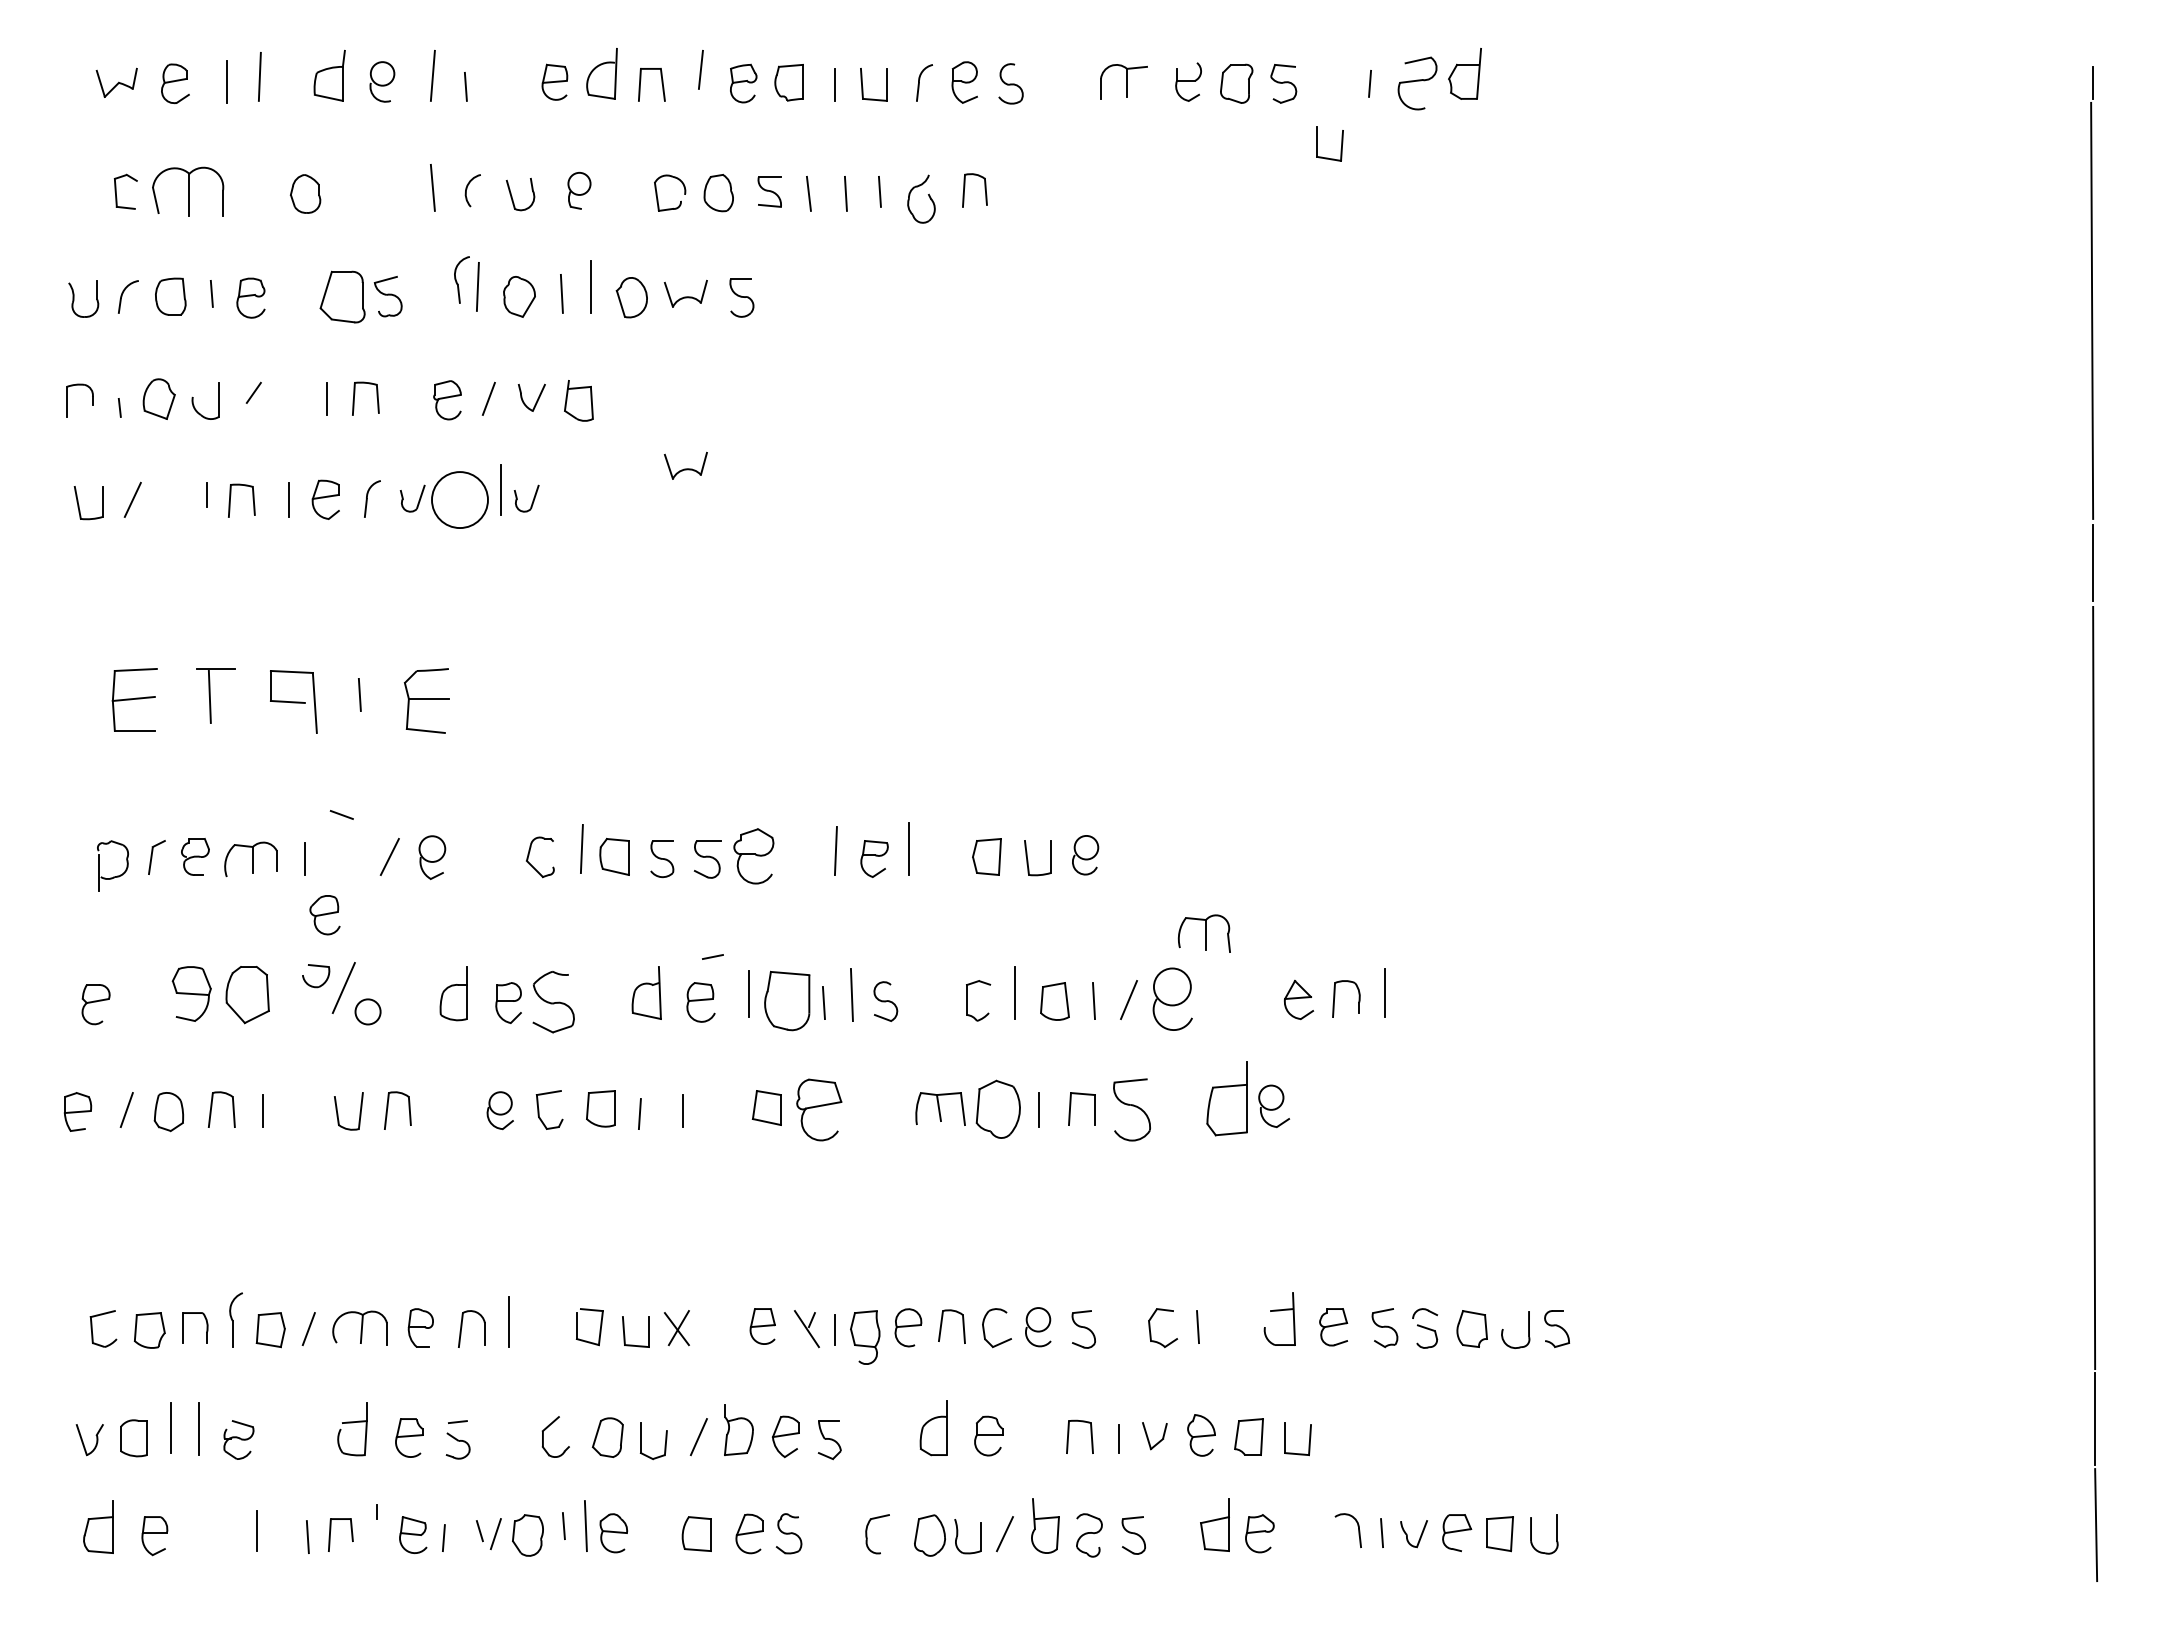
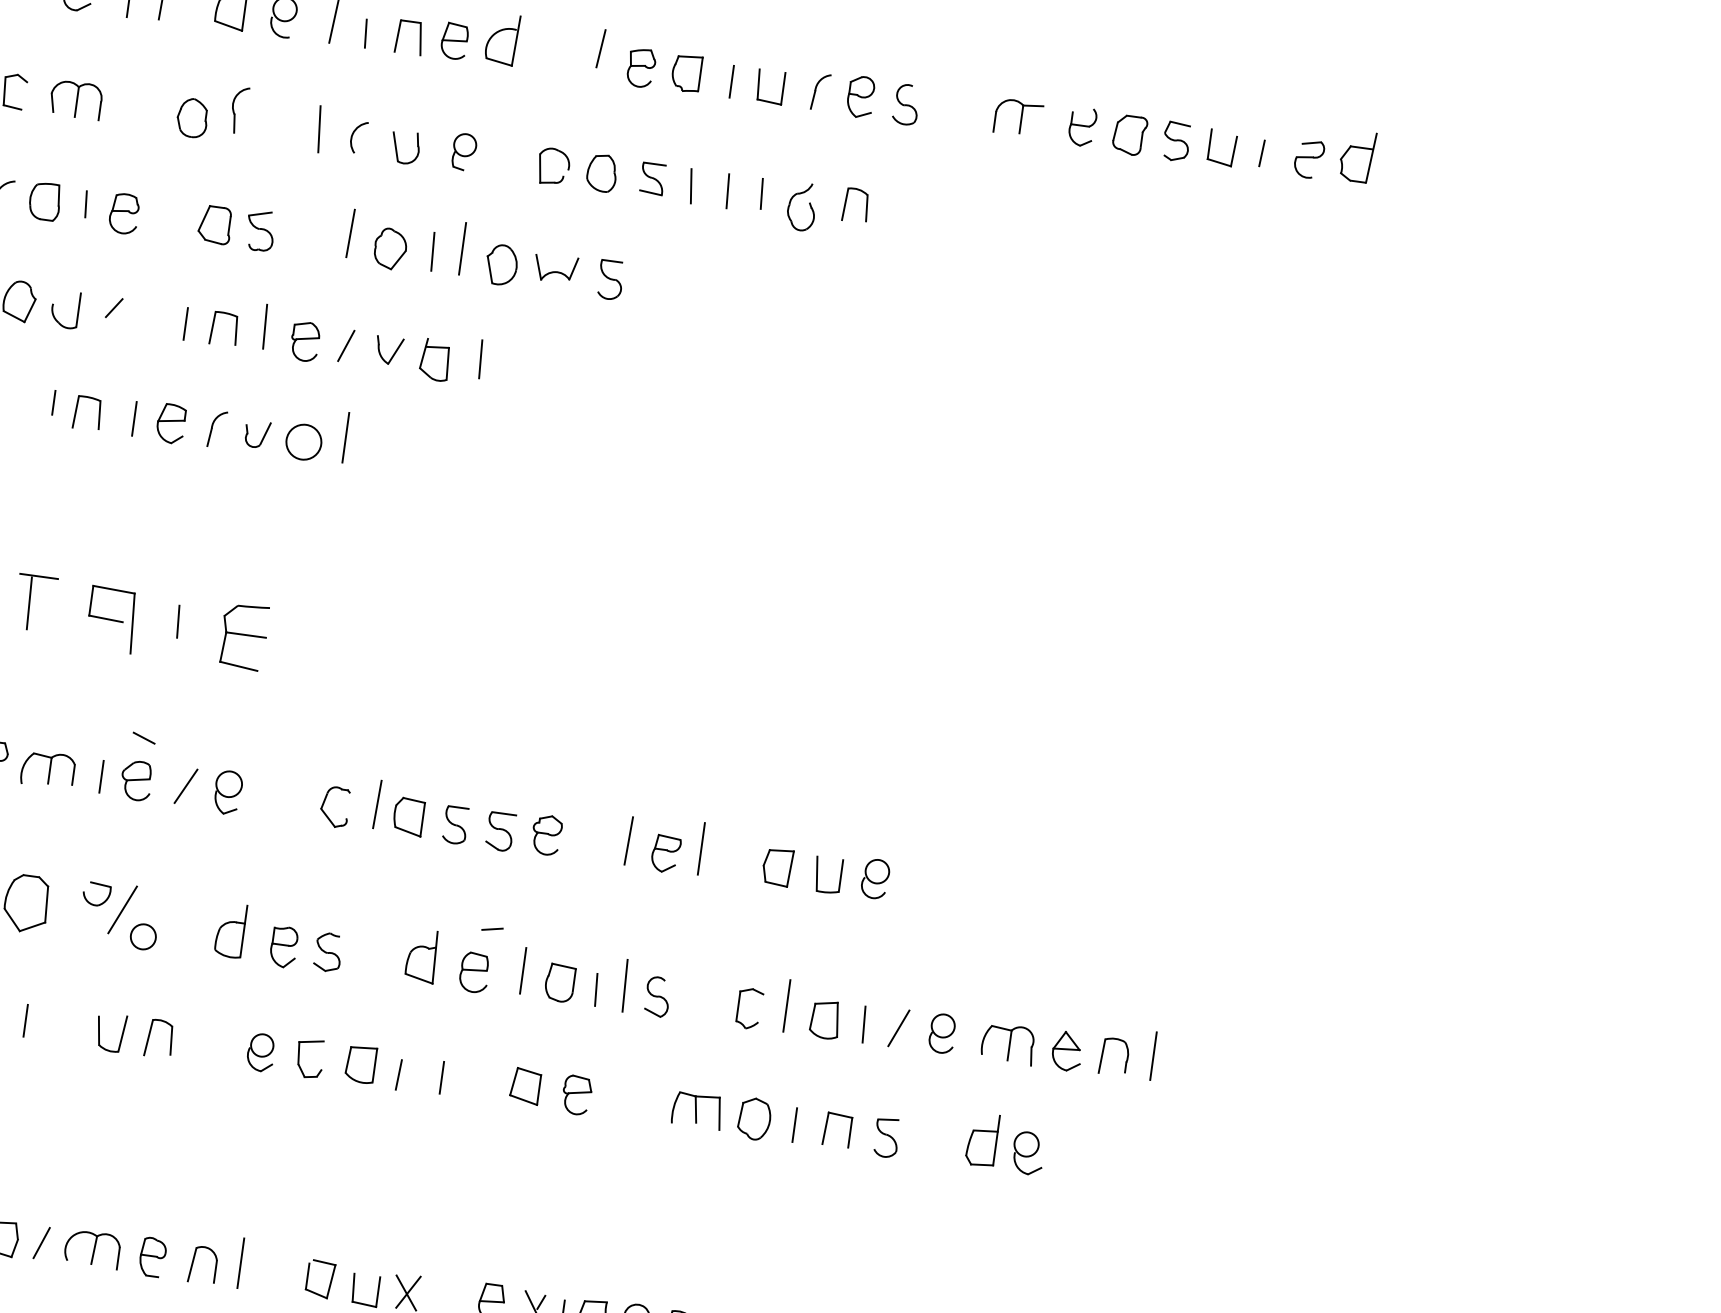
part: (1417, 82) -> (1309, 158), size x0.71
part: (661, 83) -> (419, 37), moved
part: (1317, 143) -> (1210, 145), moved
part: (187, 191) -> (75, 99), size x0.71
part: (461, 279) -> (238, 109), moved
part: (342, 296) -> (215, 224), size x0.71
line: (405, 390) -> (264, 326), added
line: (623, 393) -> (480, 358), added
part: (685, 465) -> (532, 438), removed
circle: (459, 499) -> (303, 441), size x0.62
part: (532, 500) -> (375, 452), removed
part: (753, 856) -> (546, 835), size x0.71
part: (324, 915) -> (135, 780), moved
part: (1203, 933) -> (1007, 1043), moved
part: (1172, 999) -> (942, 1033), size x0.62
part: (552, 1001) -> (327, 951), size x0.62
part: (786, 1001) -> (559, 983), size x0.62
part: (1226, 1099) -> (981, 1140), size x0.71
part: (818, 1109) -> (576, 1094), size x0.62
part: (998, 1109) -> (754, 1119), size x0.71
part: (1131, 1110) -> (886, 1138), size x0.62

